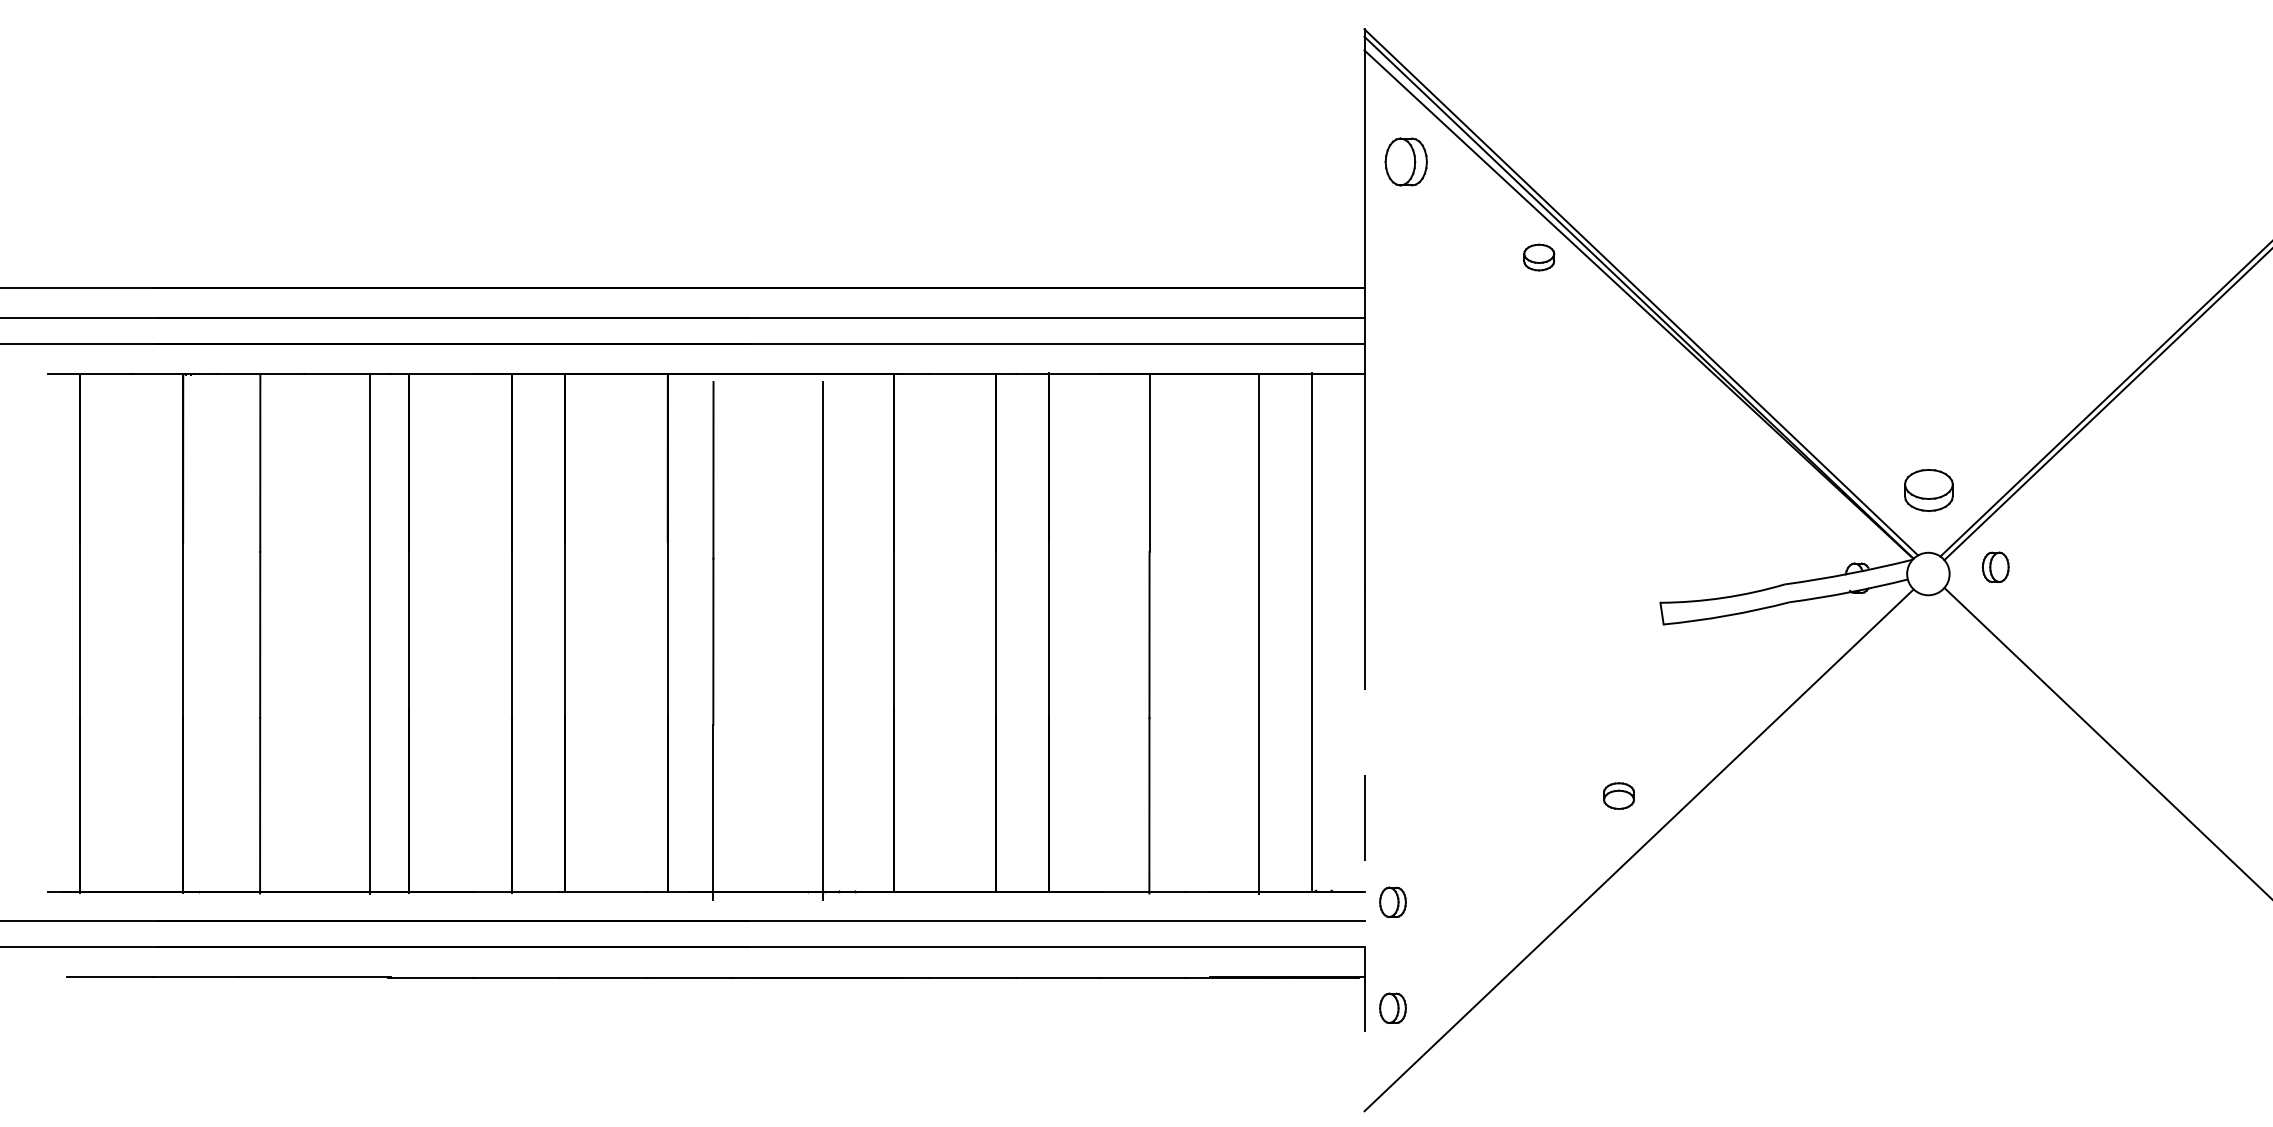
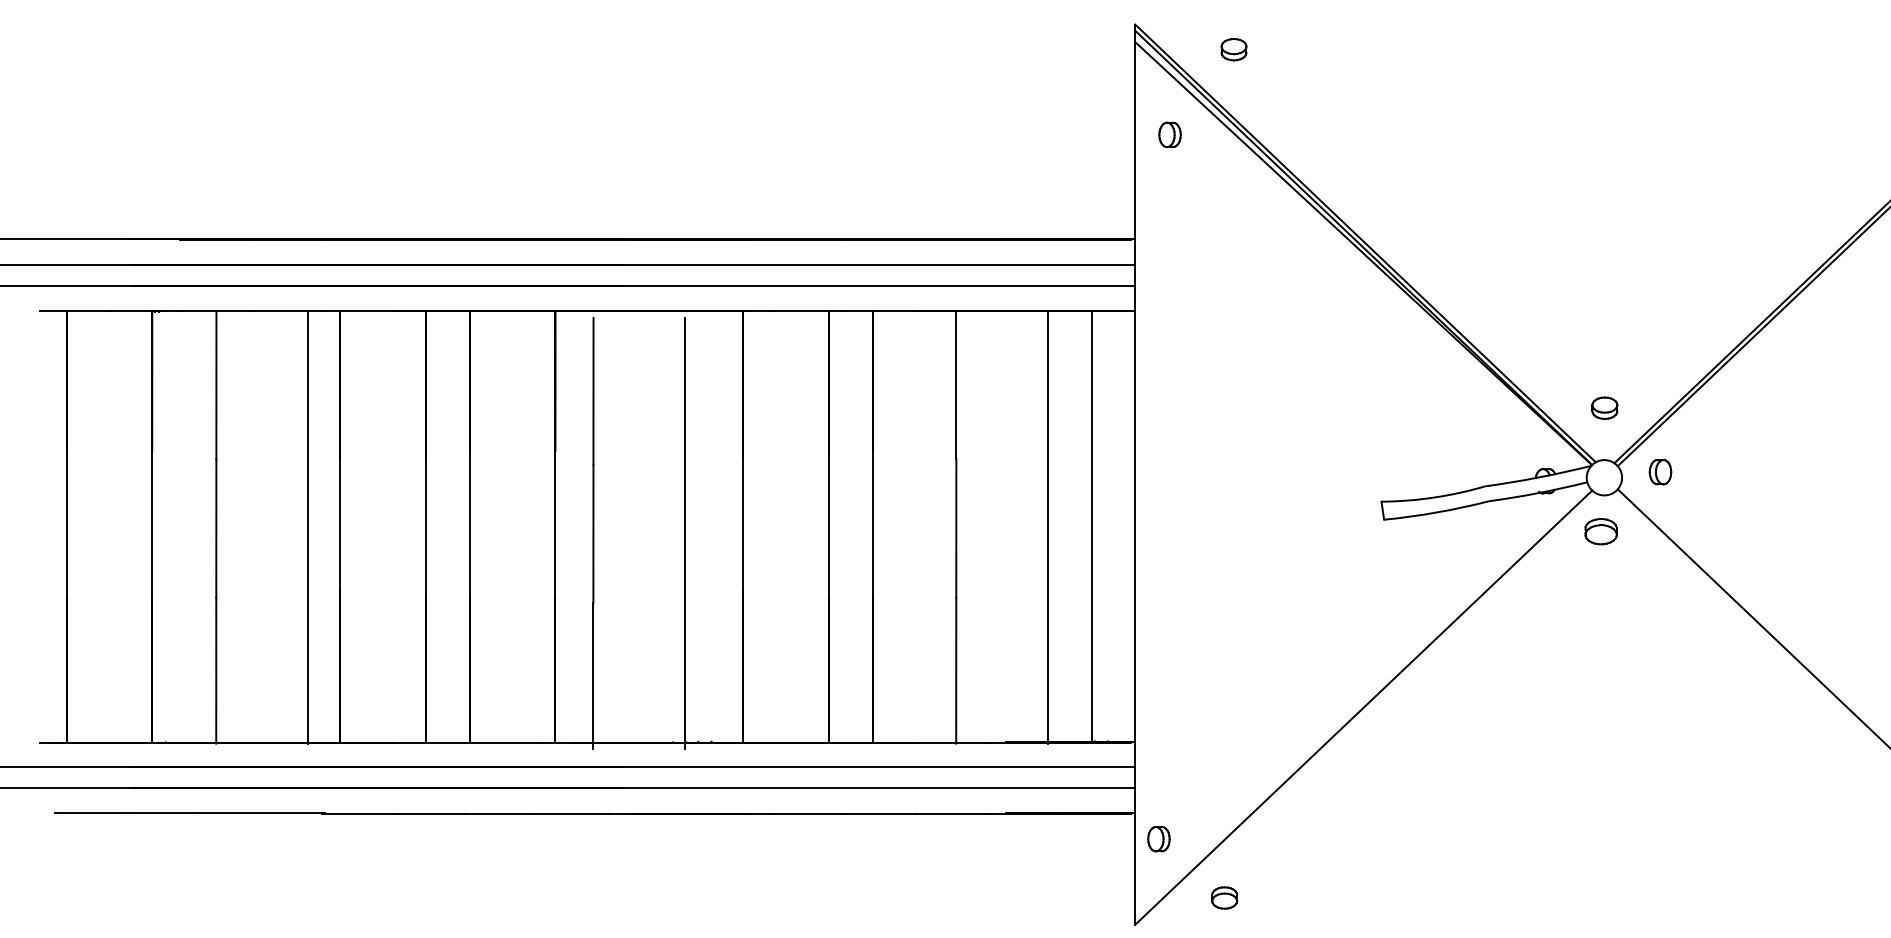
part: (1406, 161) -> (1170, 134), size x0.62
part: (1539, 257) -> (1234, 49), moved
part: (1928, 490) -> (1604, 408), size x0.62
part: (1924, 638) -> (1601, 531), added
part: (1618, 795) -> (1224, 897), moved
line: (1364, 857) -> (1135, 713), dashed -> solid
part: (1392, 901) -> (1158, 750), removed

